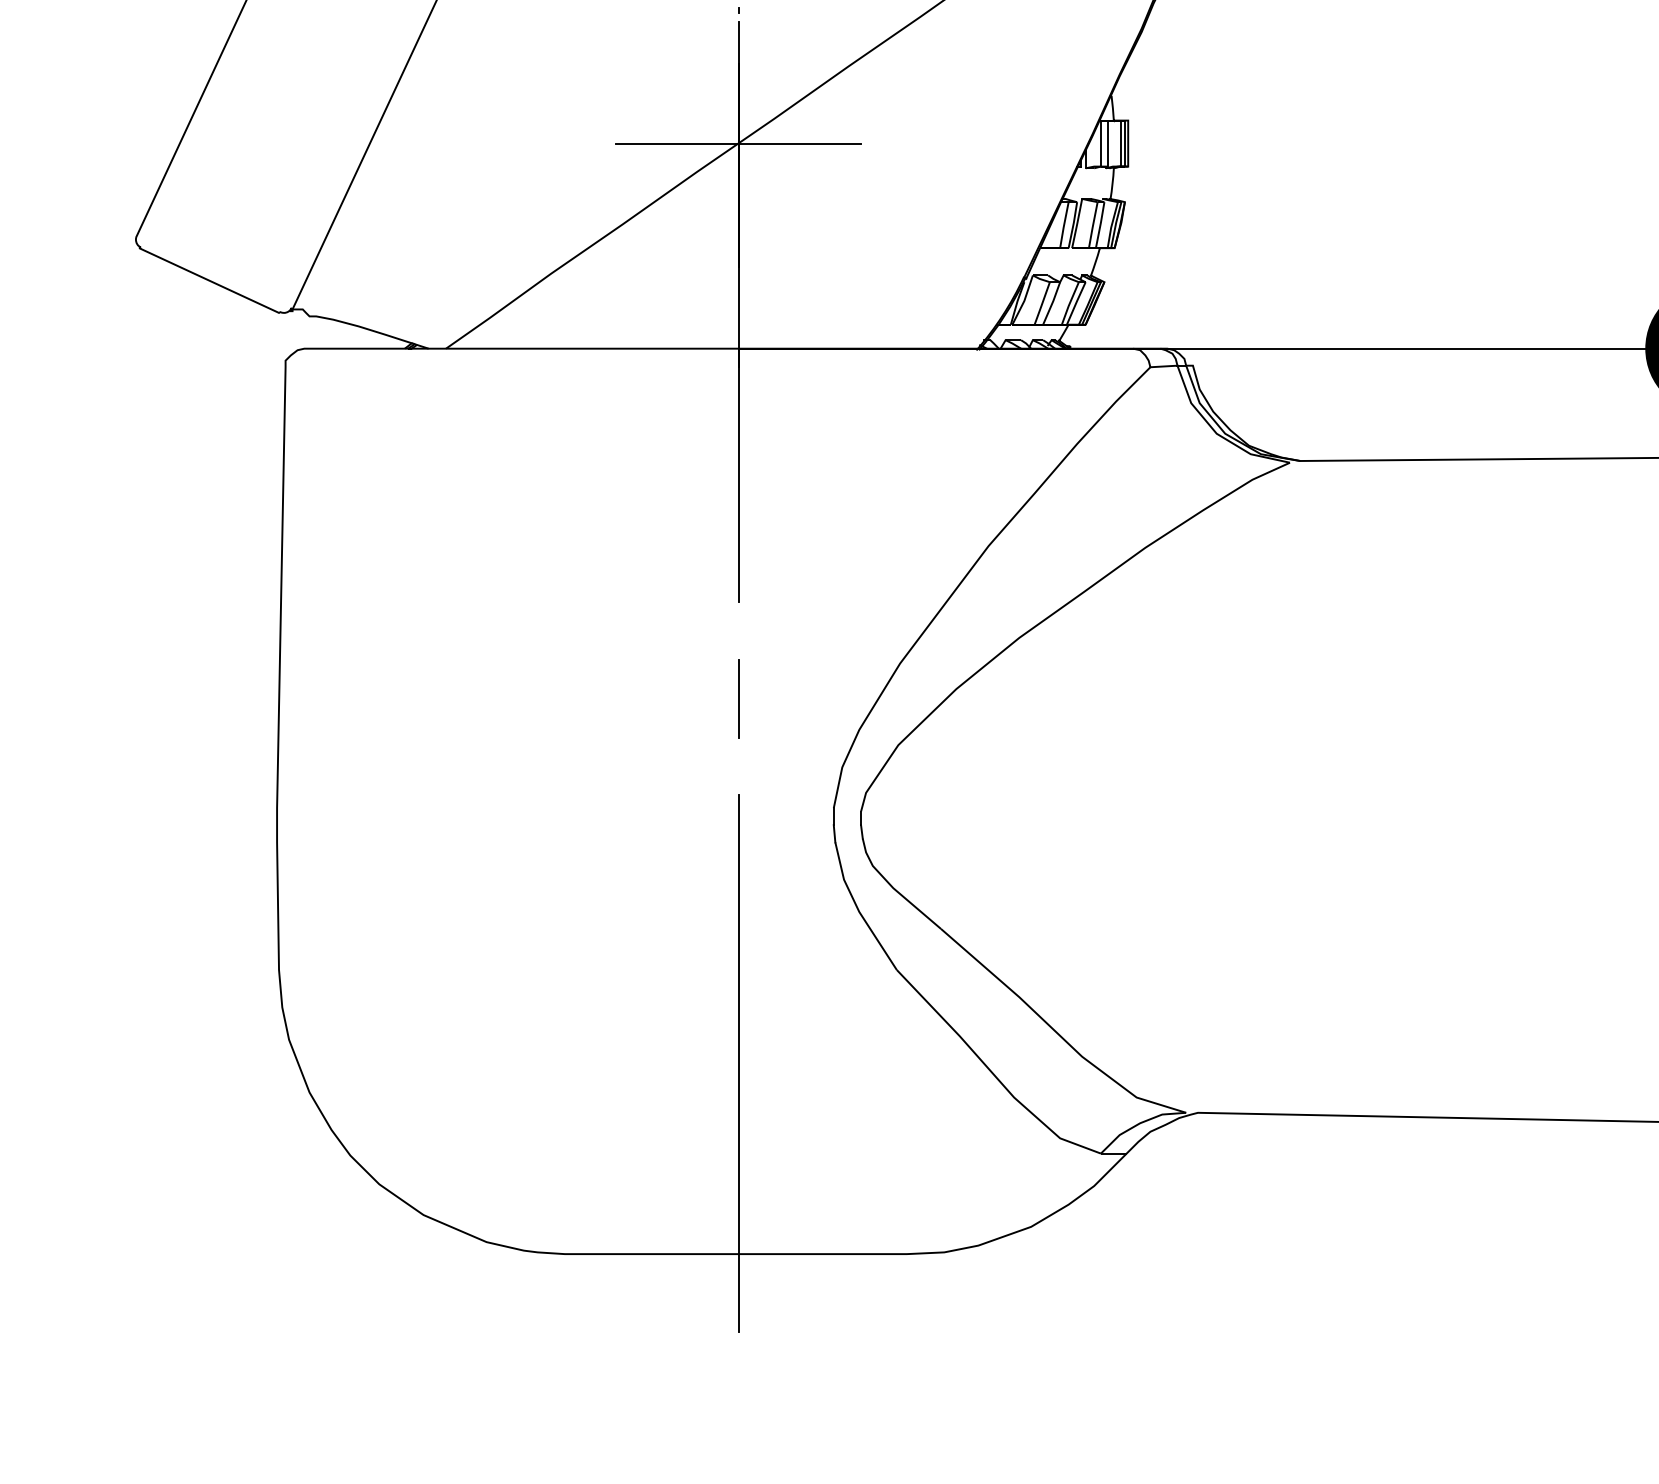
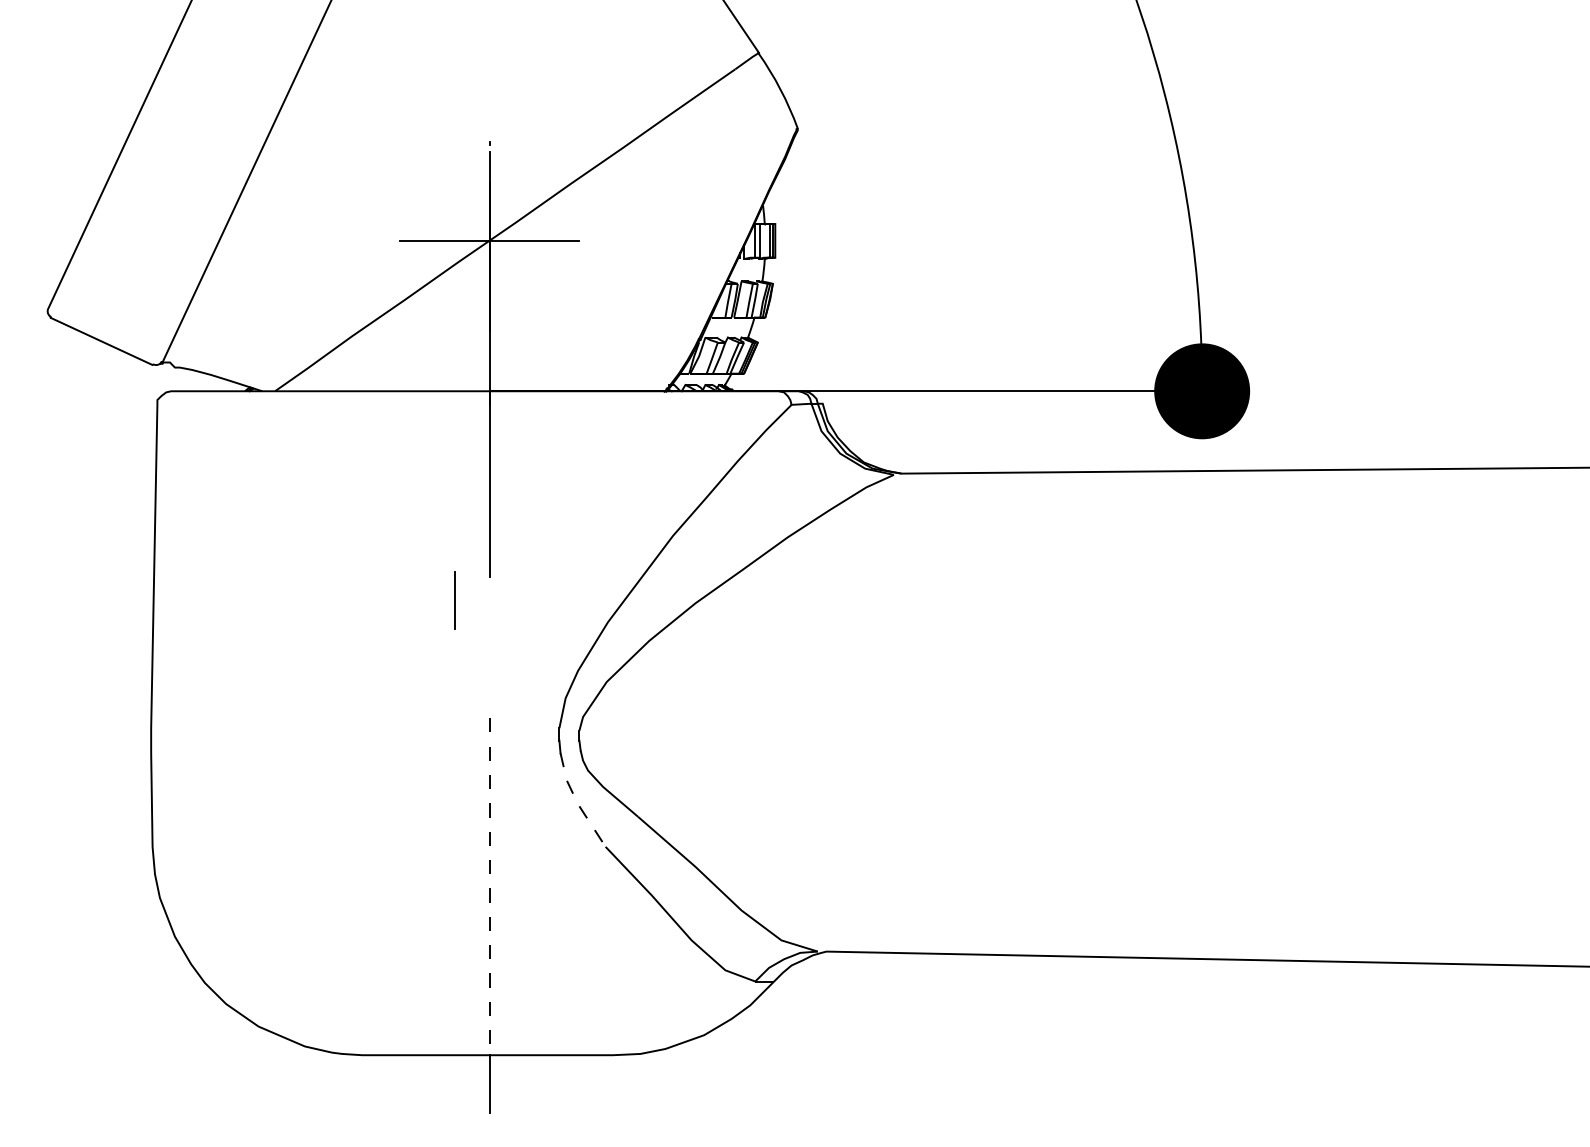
line: (738, 699) -> (454, 600), moved
line: (858, 909) -> (577, 802), solid -> dashed
line: (738, 1025) -> (489, 887), solid -> dashed

